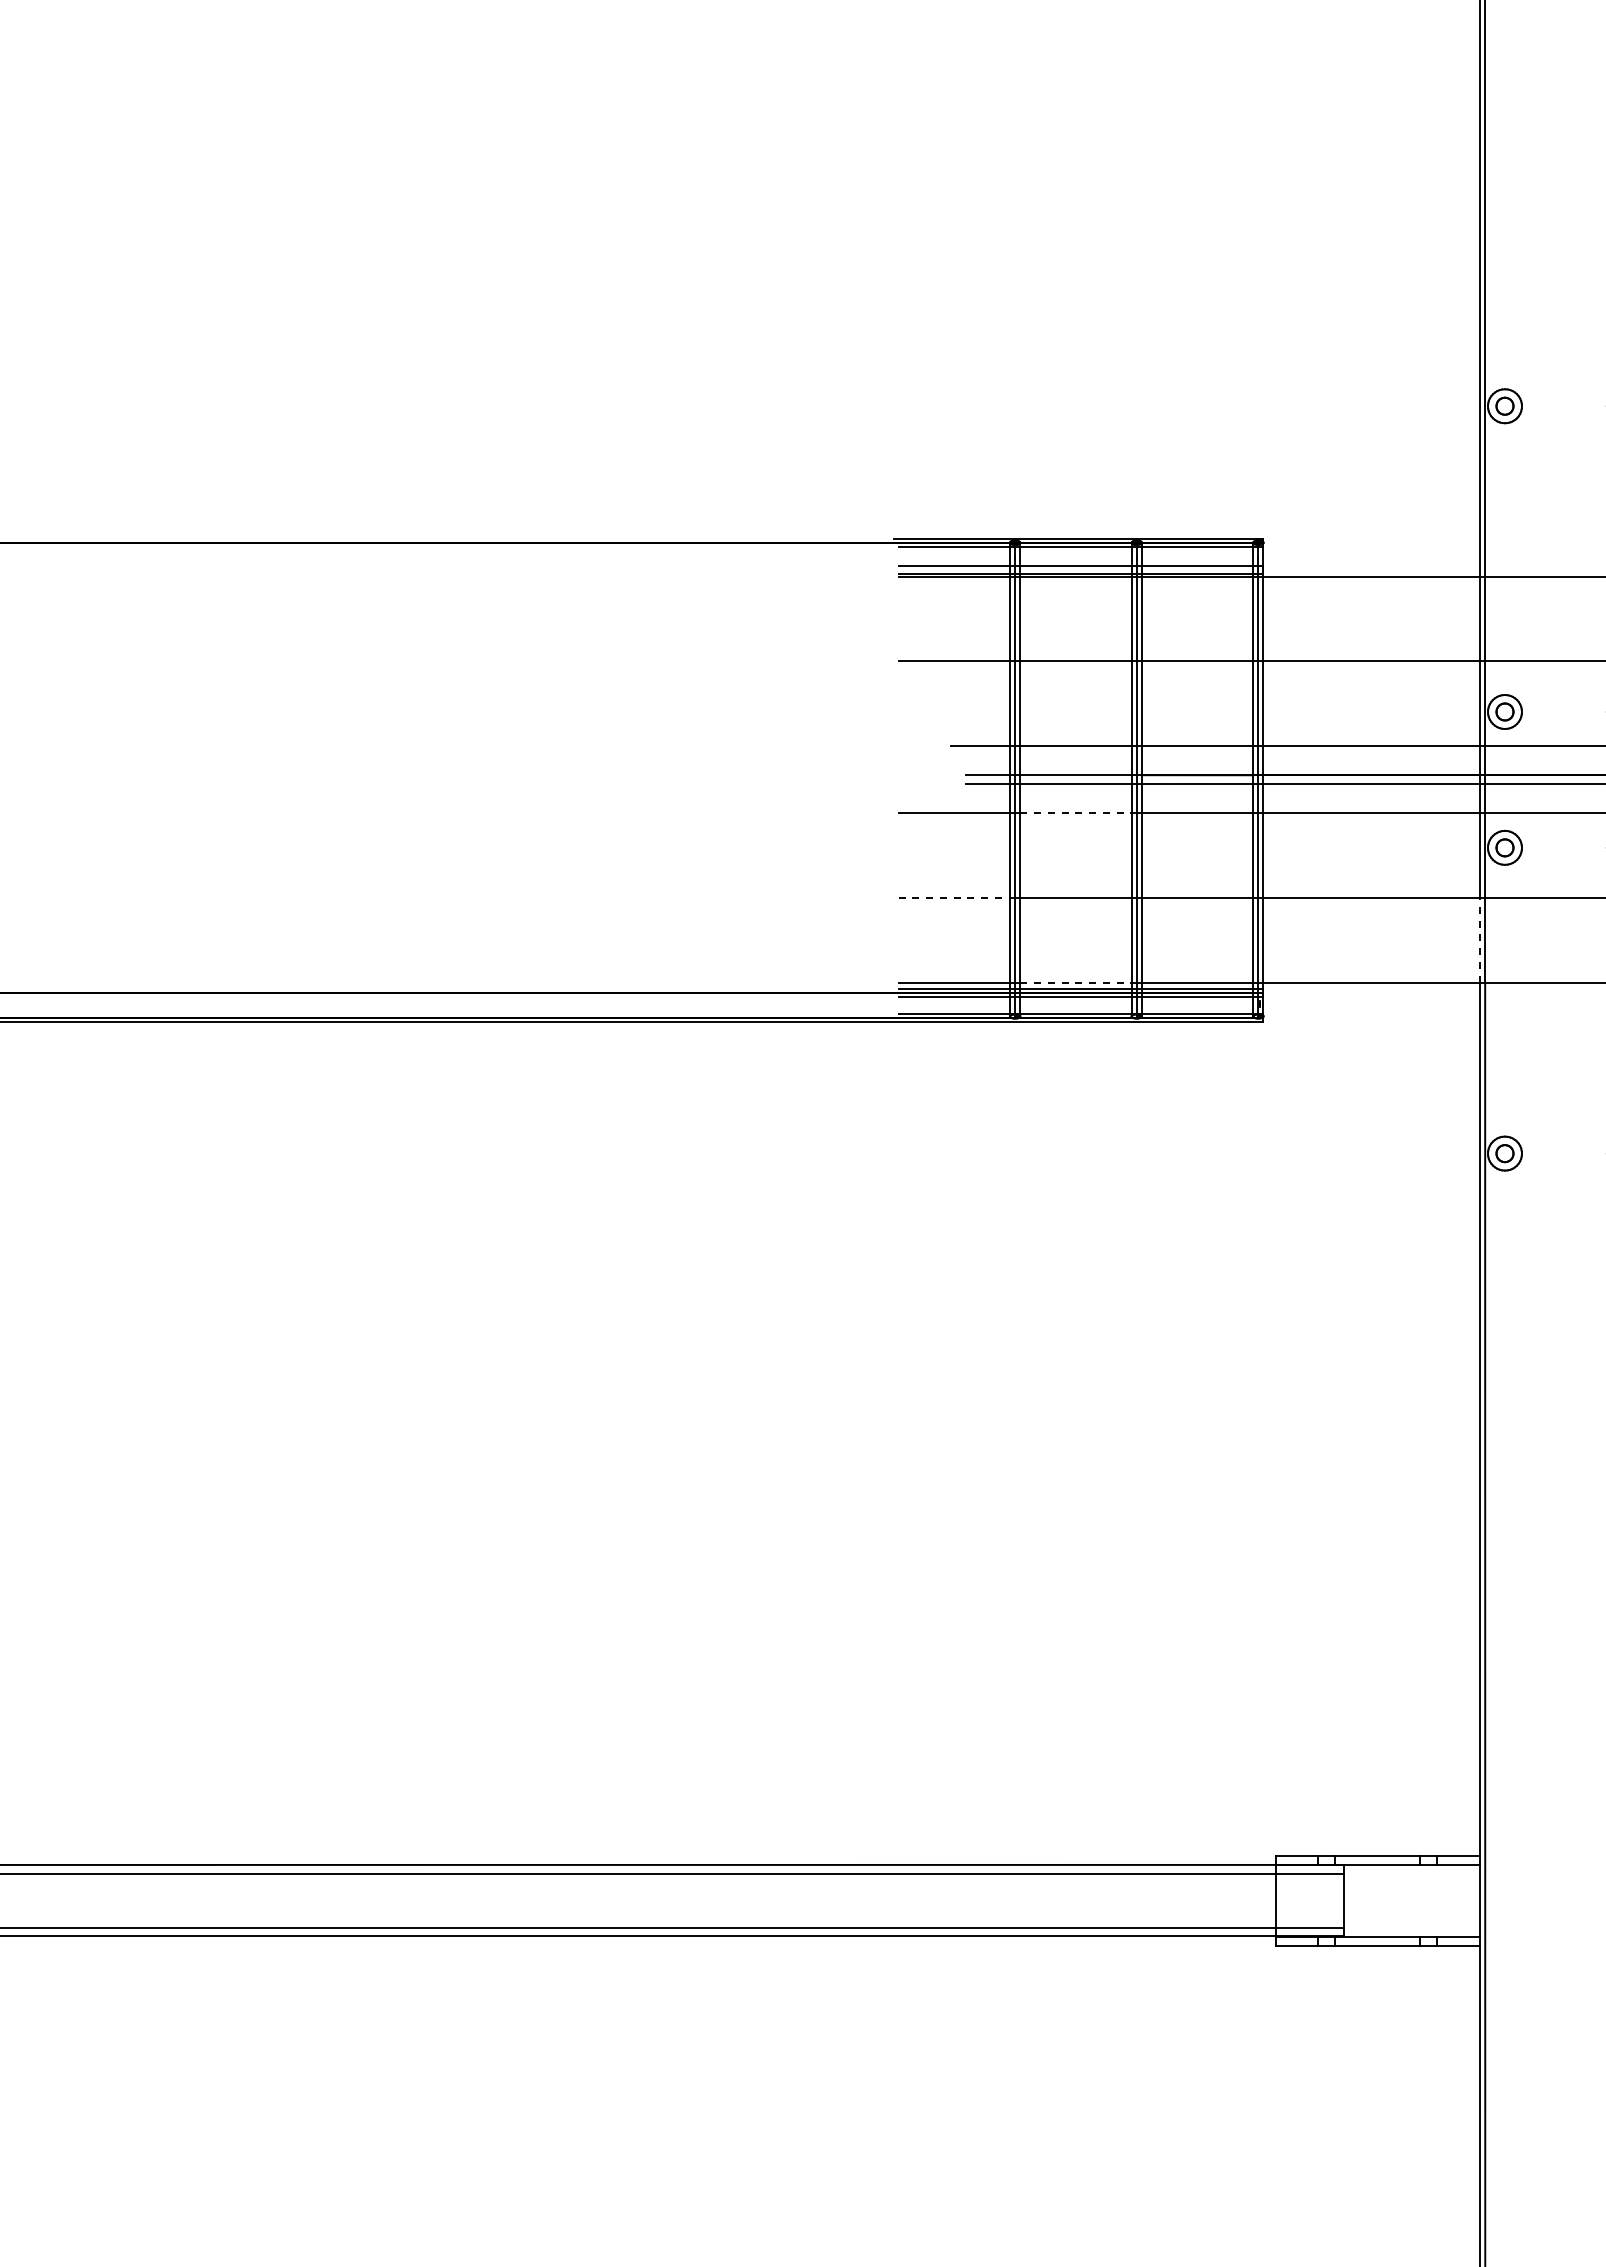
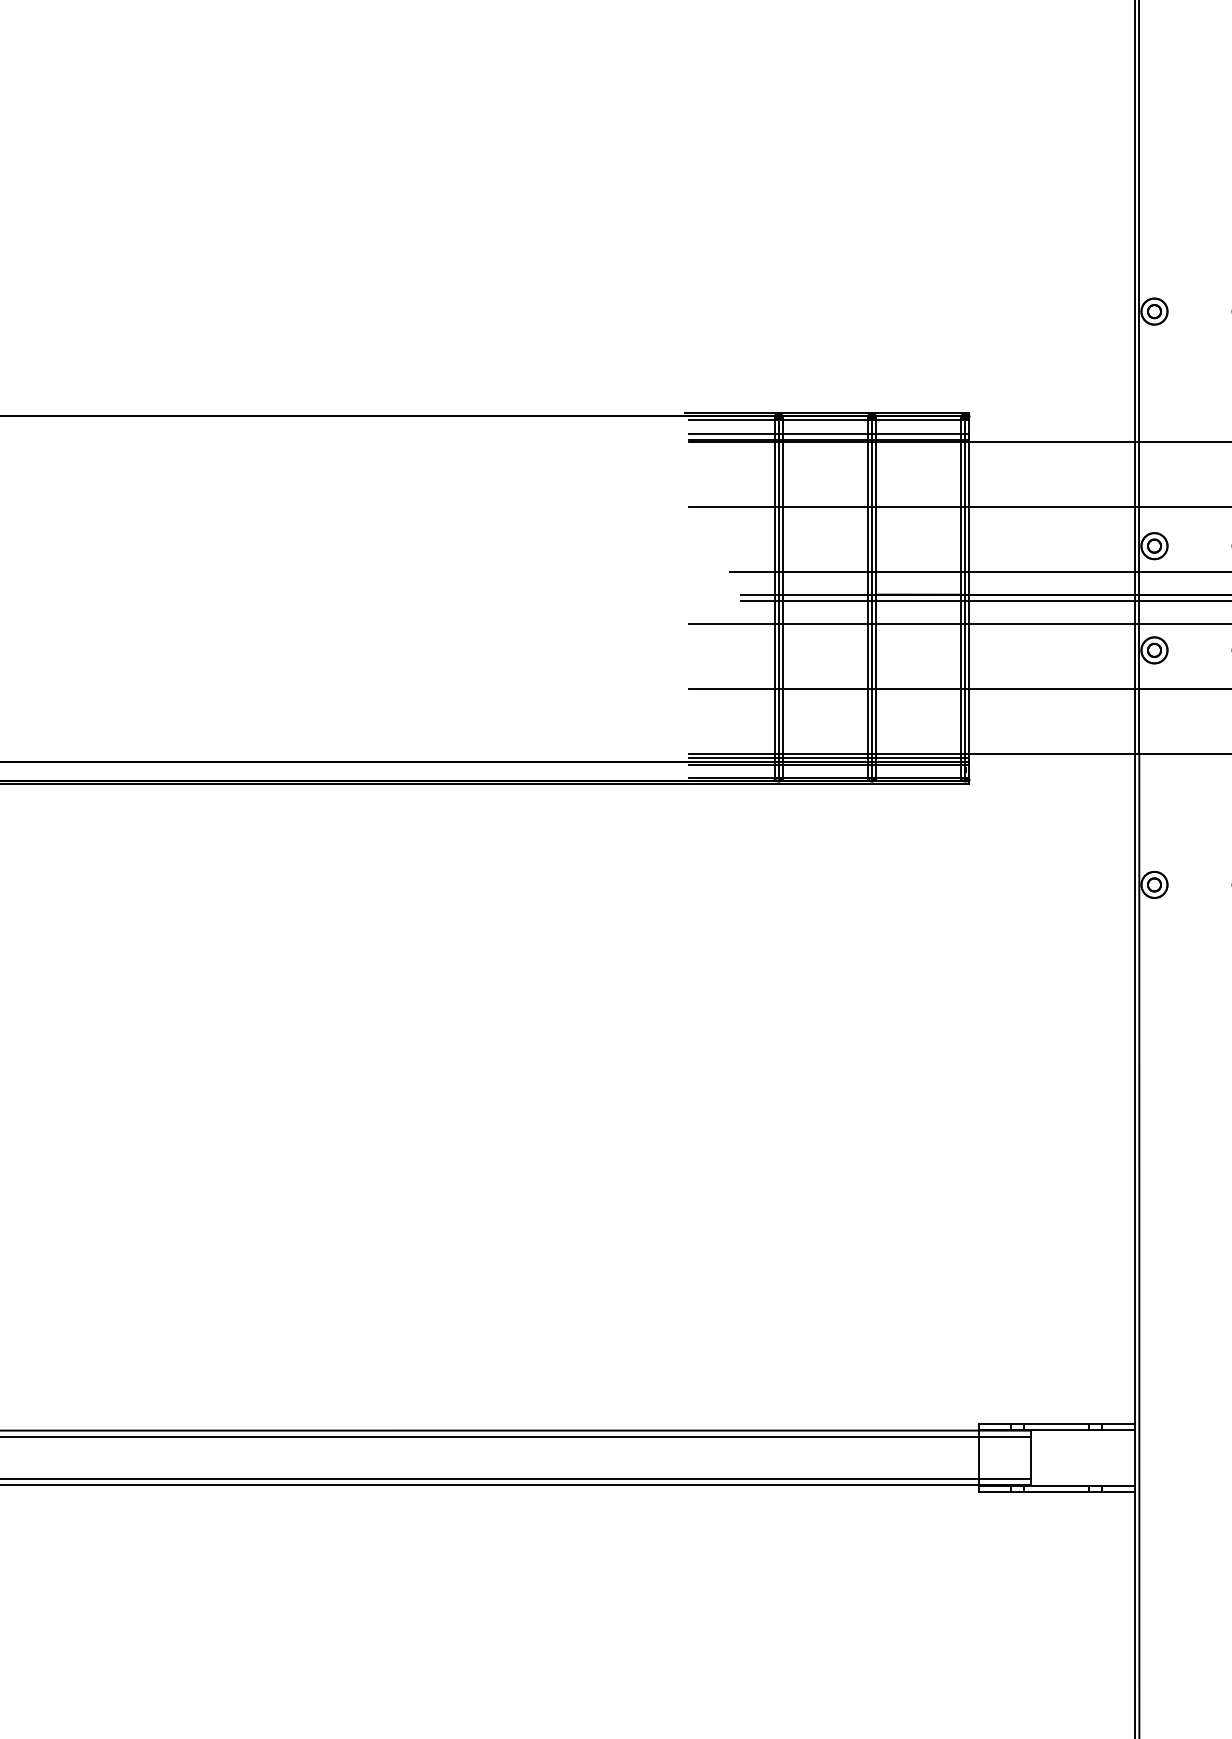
line: (1075, 813) -> (825, 624), dashed -> solid
line: (954, 898) -> (732, 689), dashed -> solid
line: (1479, 939) -> (1134, 720), dashed -> solid
line: (1075, 982) -> (825, 753), dashed -> solid

